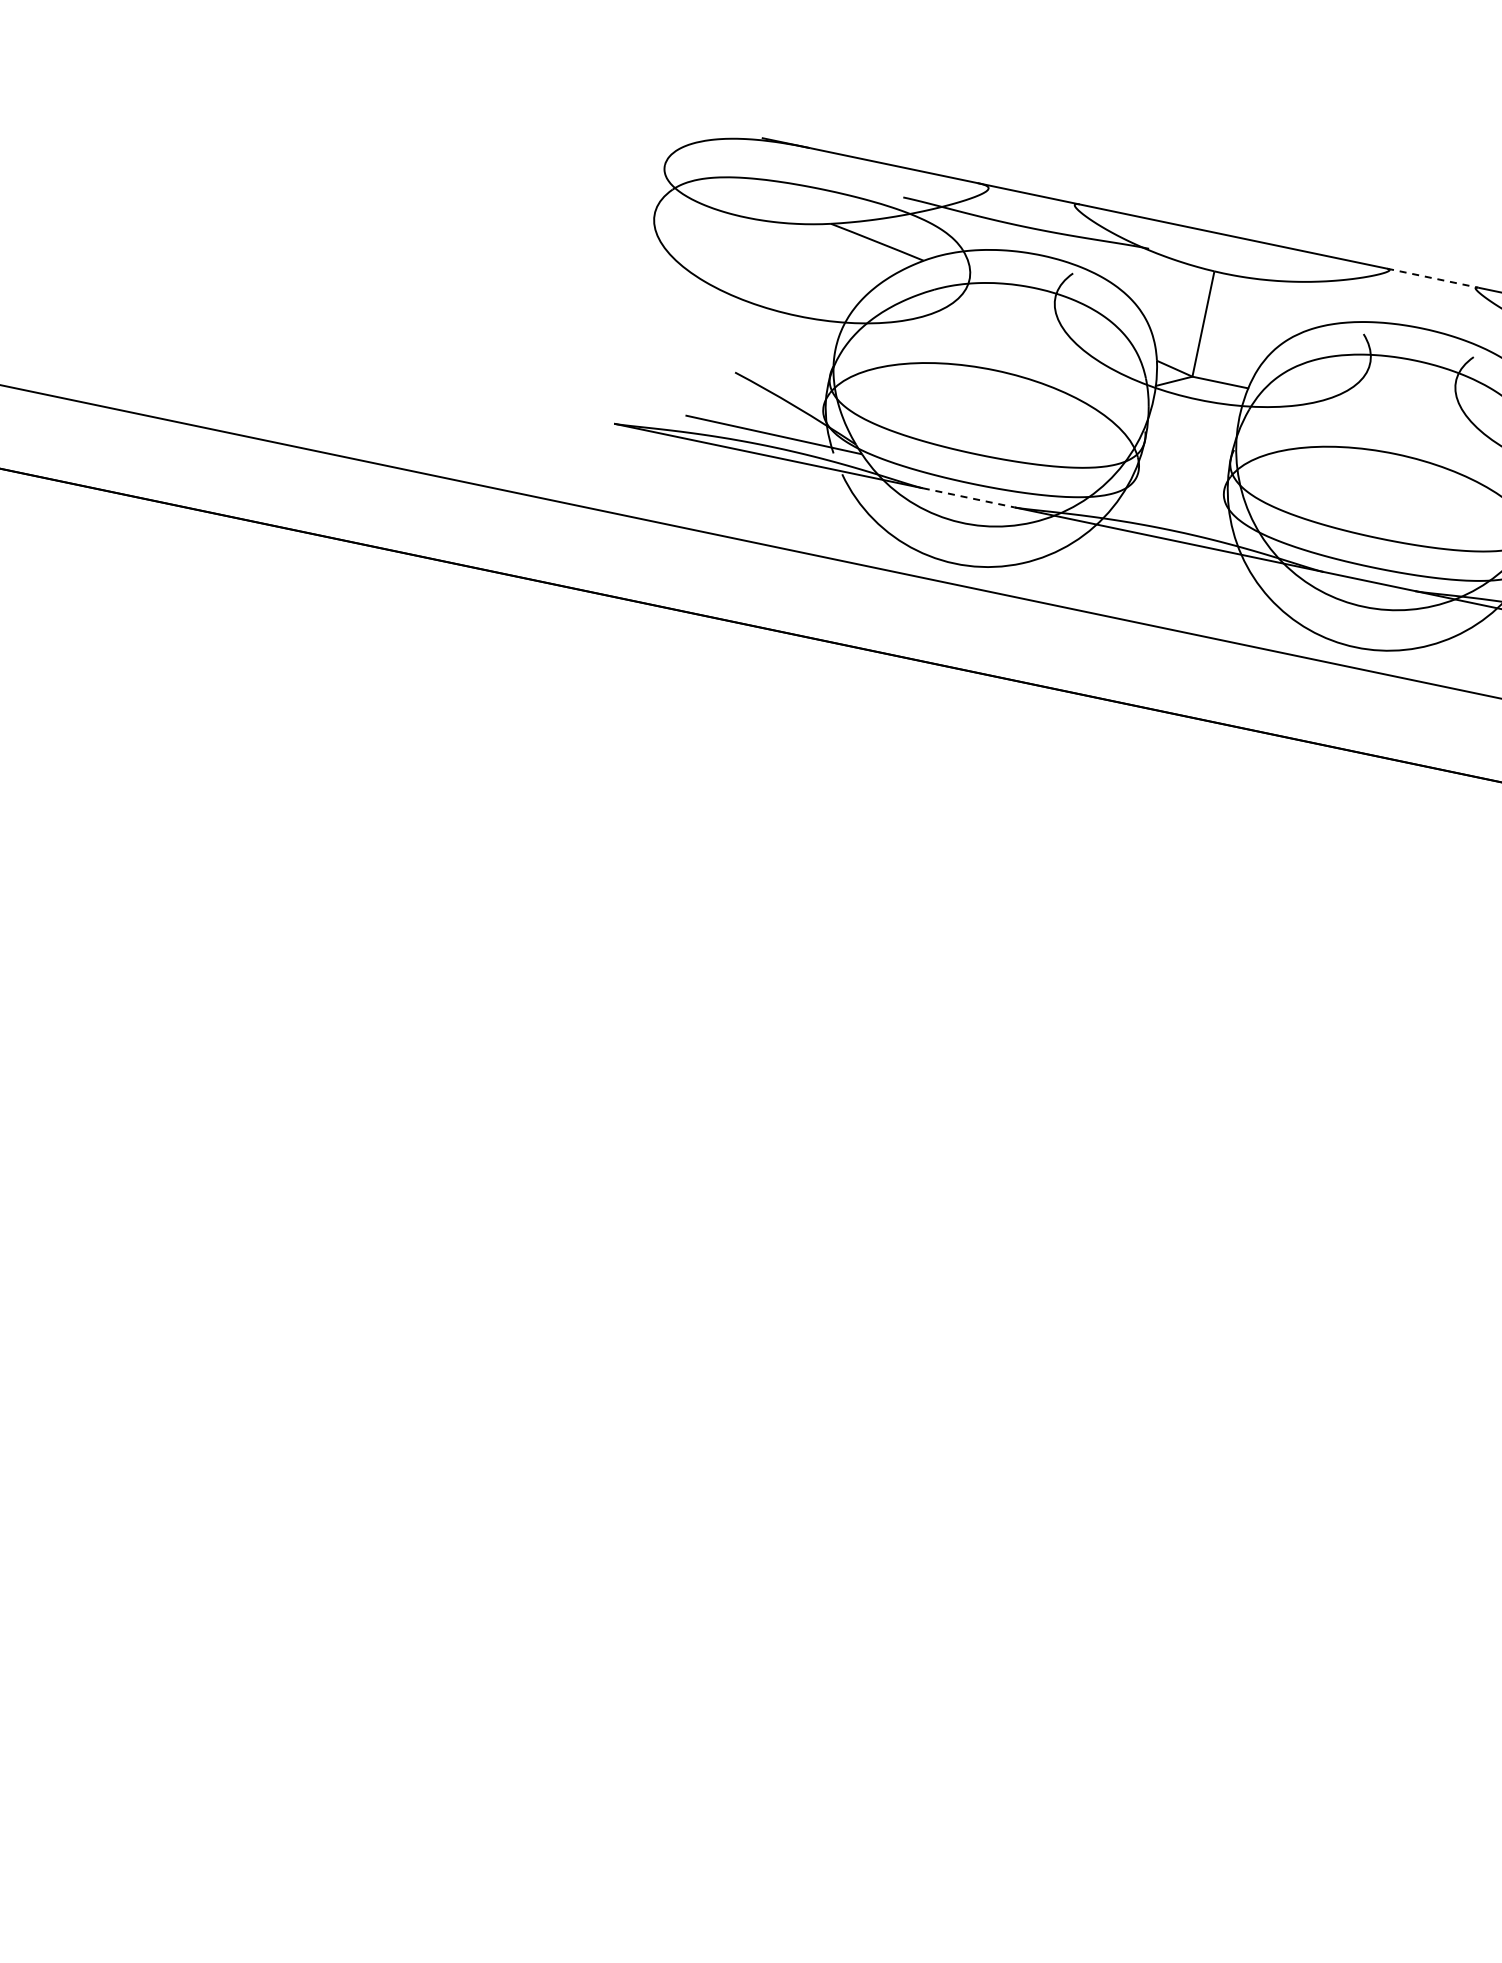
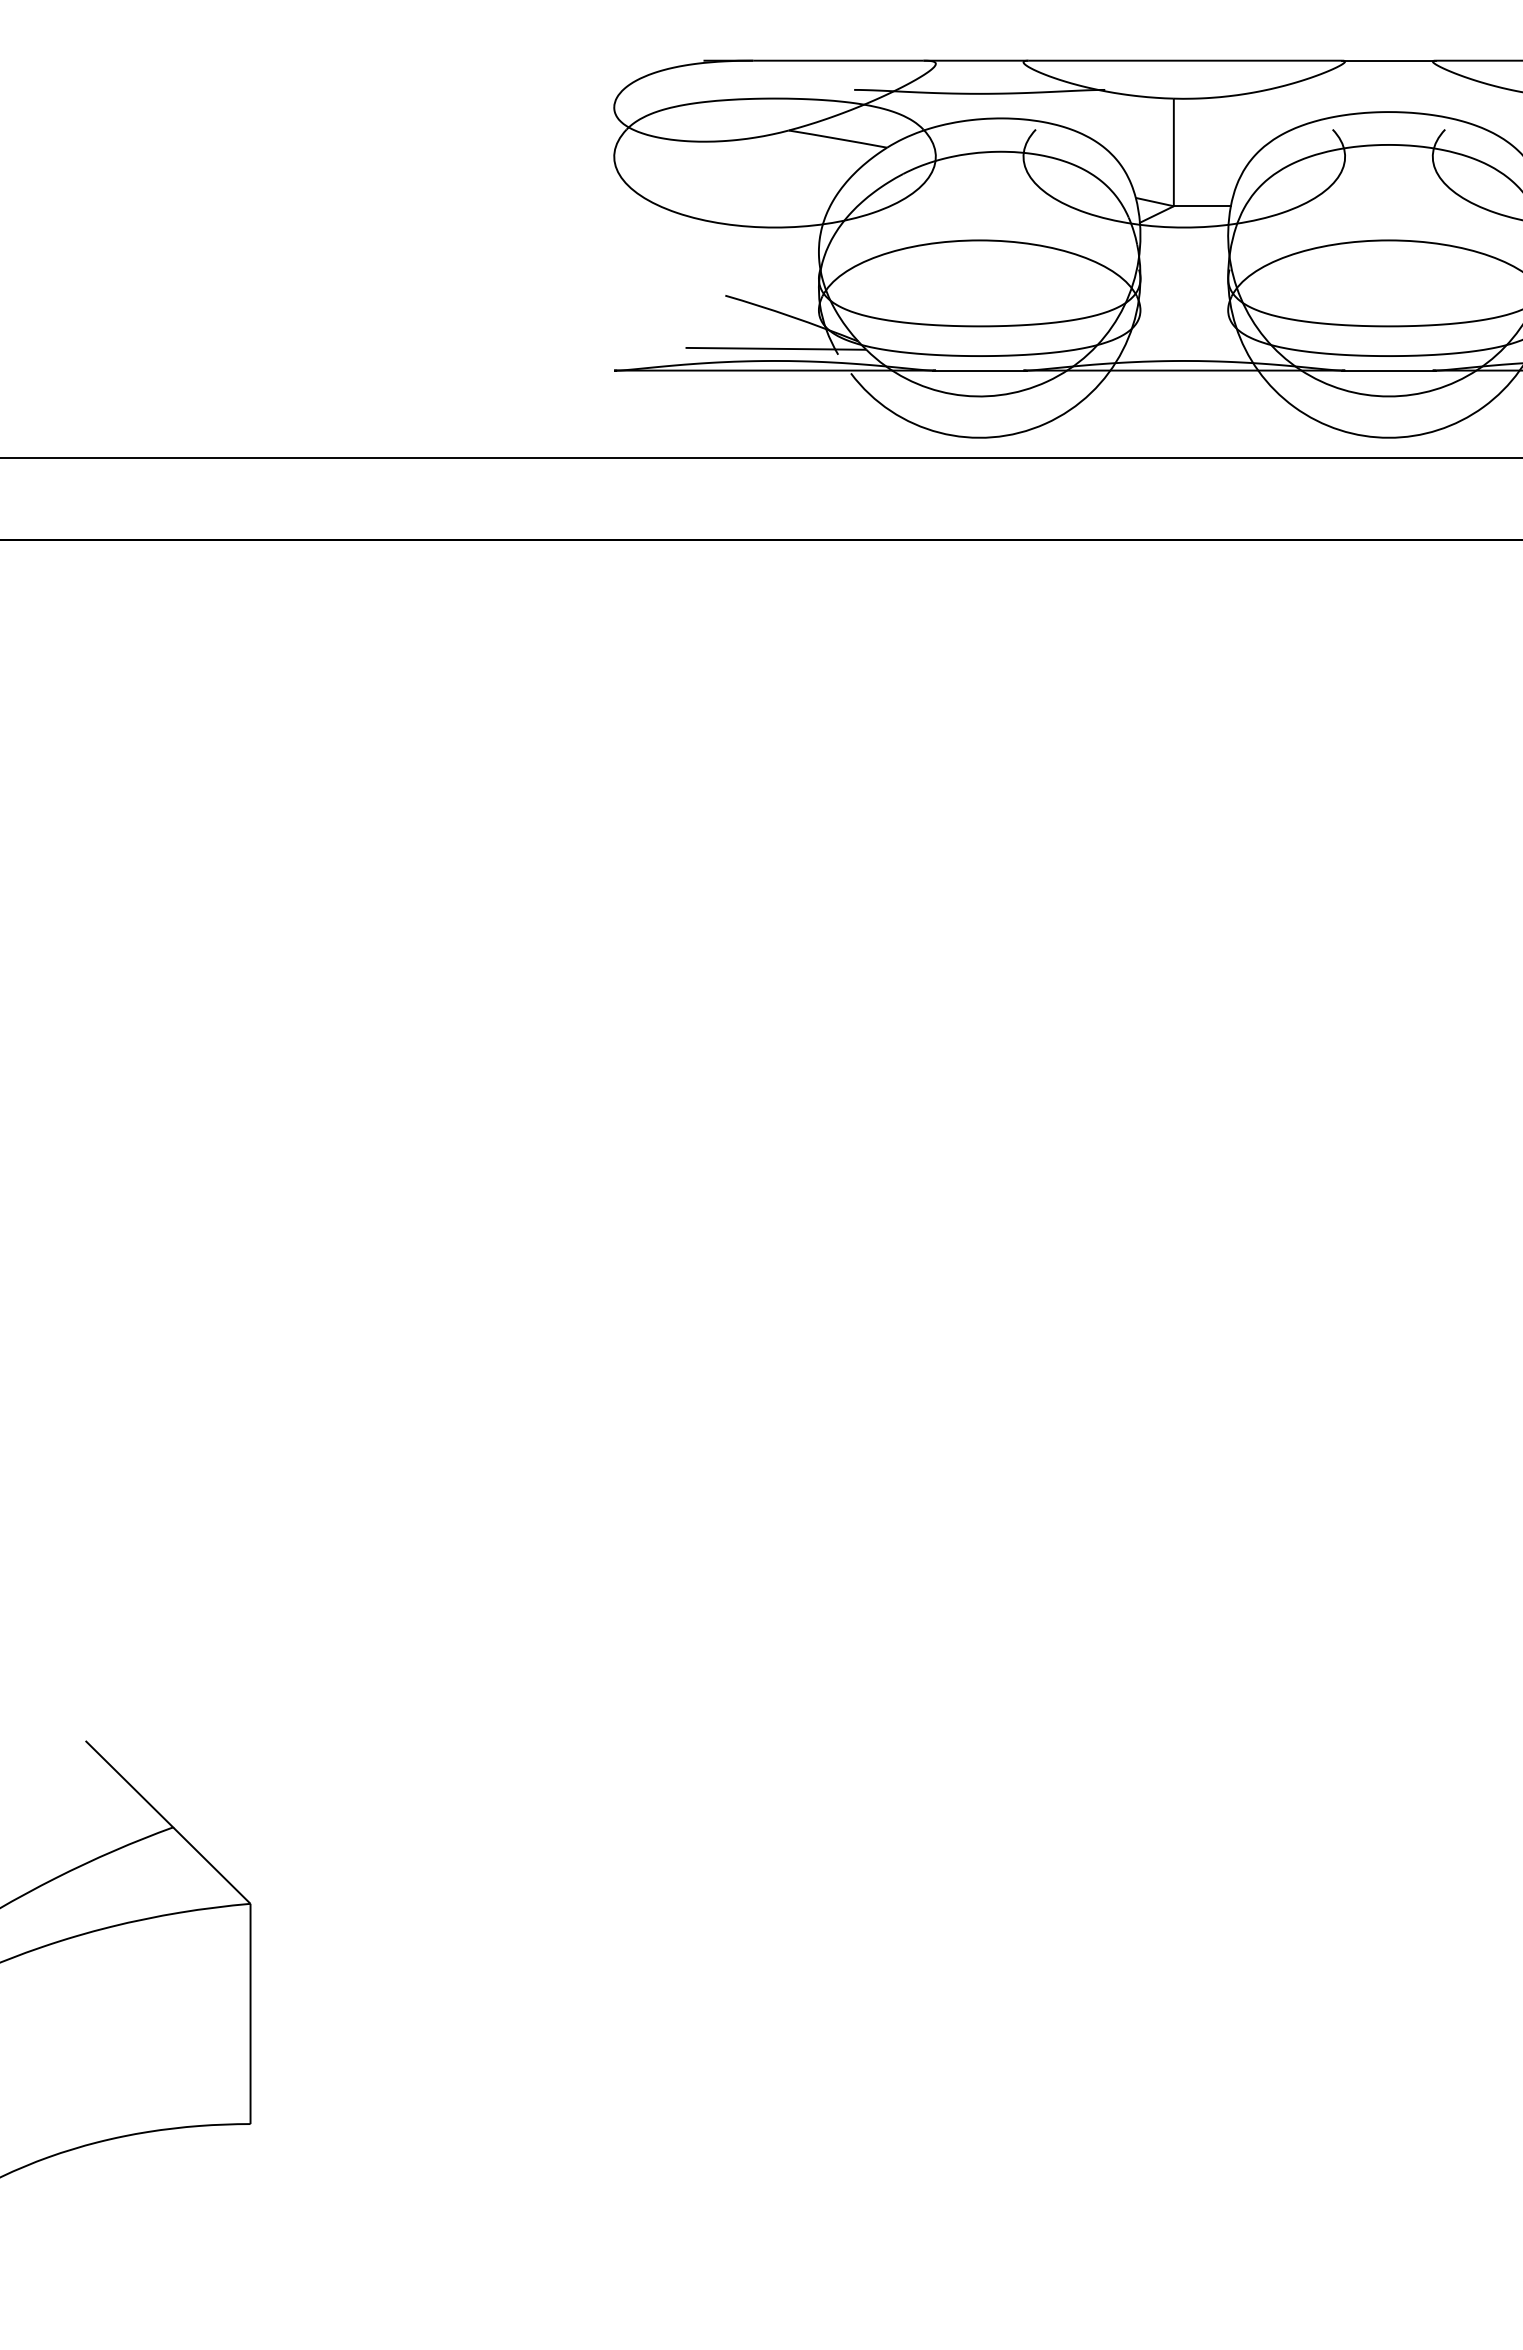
line: (1432, 277) -> (1388, 60), dashed -> solid
line: (968, 497) -> (979, 370), dashed -> solid

